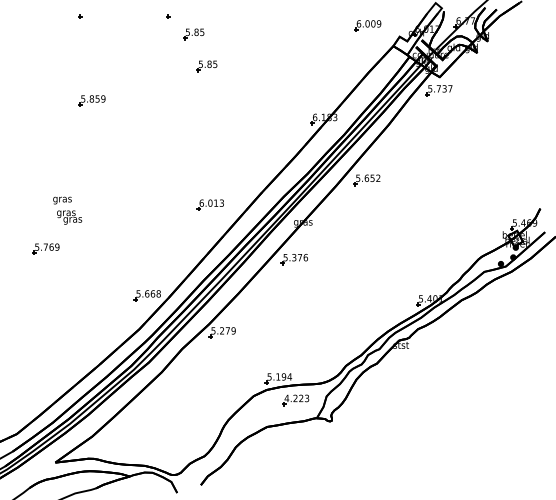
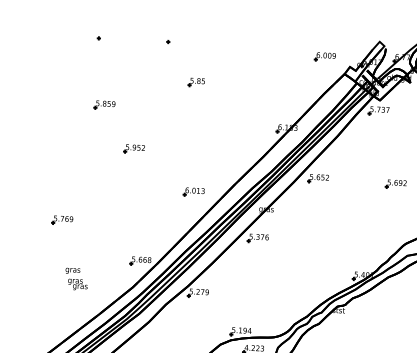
part: (193, 34) -> (187, 56), removed
part: (131, 154) -> (133, 149), added
part: (464, 182) -> (395, 184), added
text: (67, 210) -> (76, 279), moved

